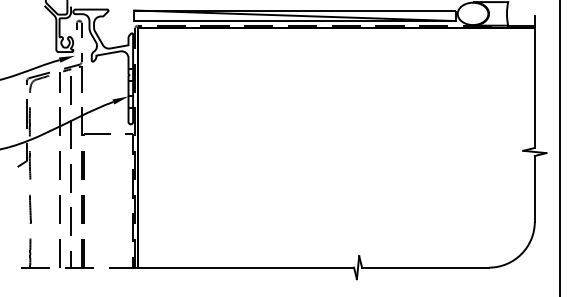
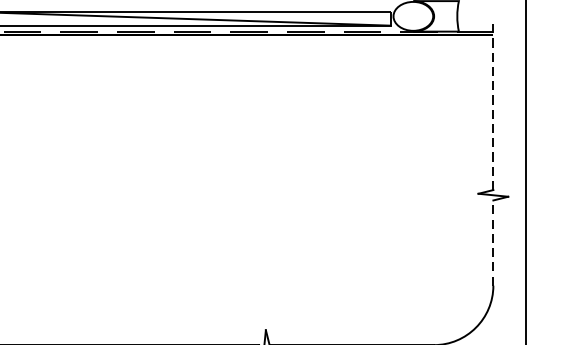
line: (534, 82) -> (492, 105), solid -> dashed
line: (534, 188) -> (492, 242), solid -> dashed

